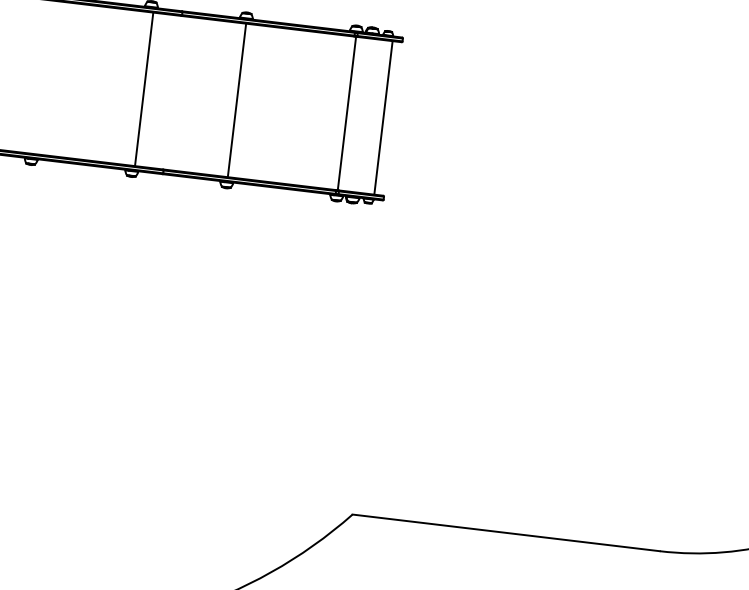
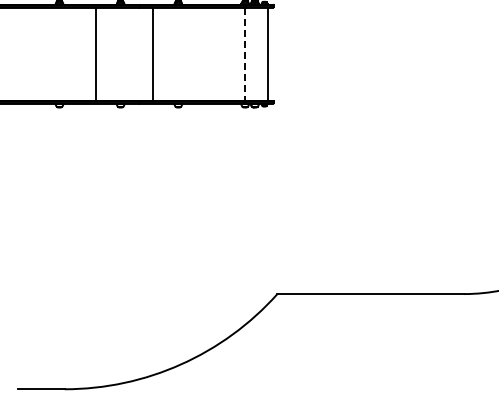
line: (144, 88) -> (96, 53), moved
line: (236, 99) -> (152, 53), moved
line: (347, 114) -> (245, 54), solid -> dashed

